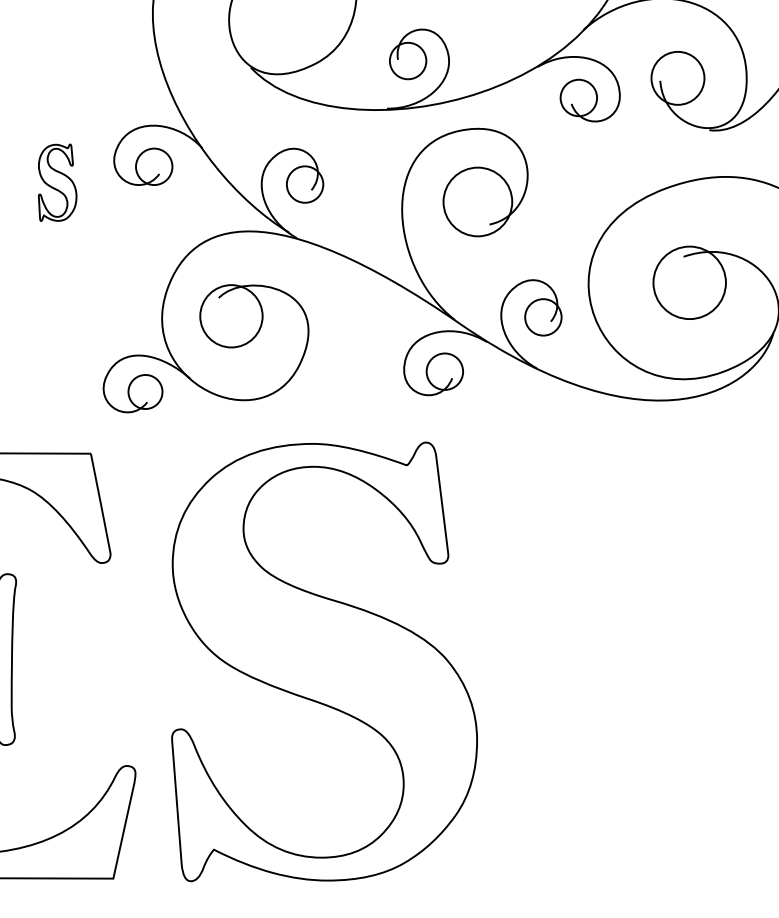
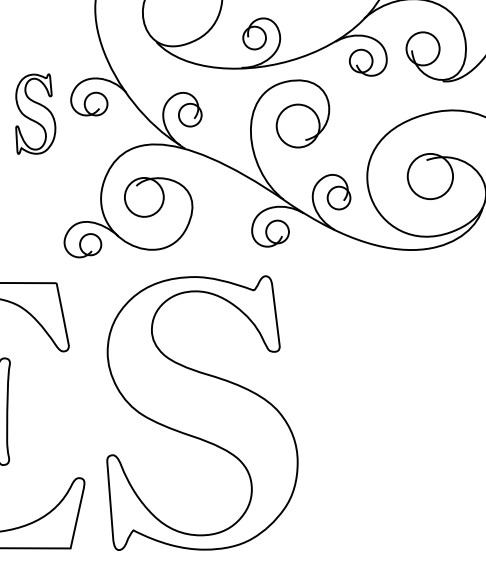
part: (57, 181) -> (35, 113), size x1.67

